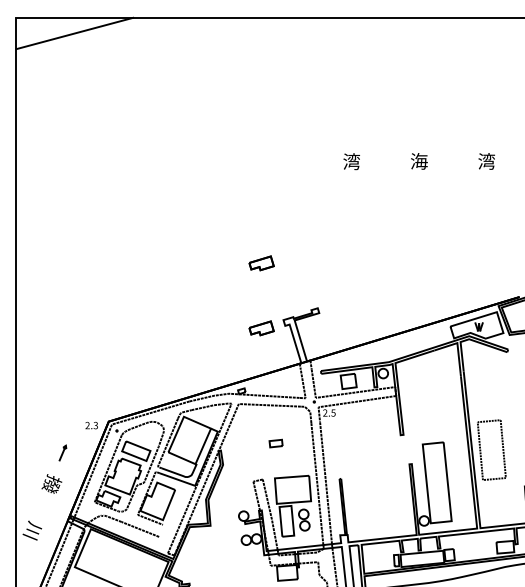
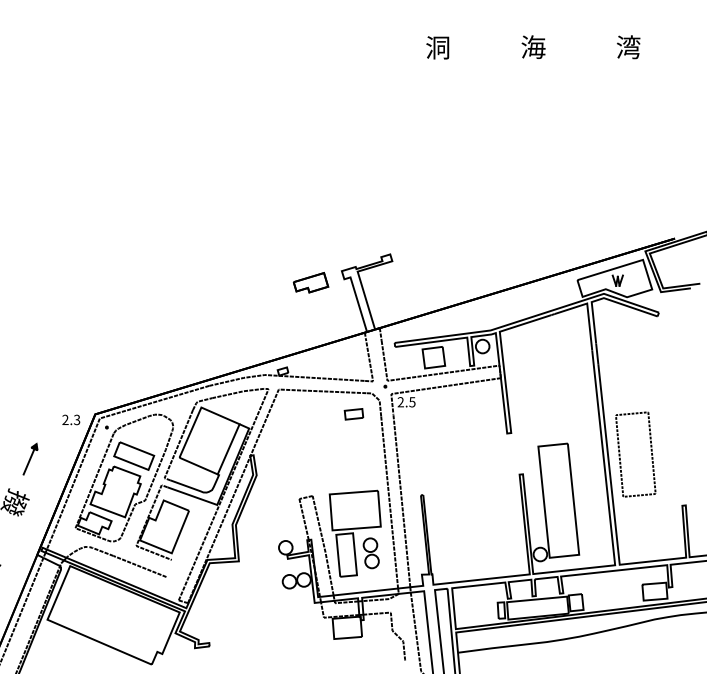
text: (351, 161) -> (437, 47), 湾 -> 洞
part: (261, 263) -> (310, 191), removed
part: (275, 443) -> (353, 414), moved
part: (62, 452) -> (30, 457), size x1.43

